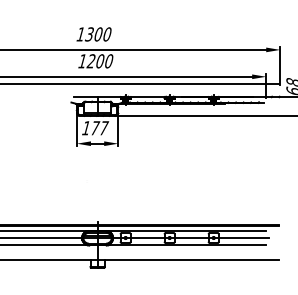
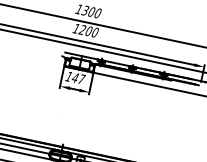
text: (95, 128) -> (75, 78), 177 -> 147

